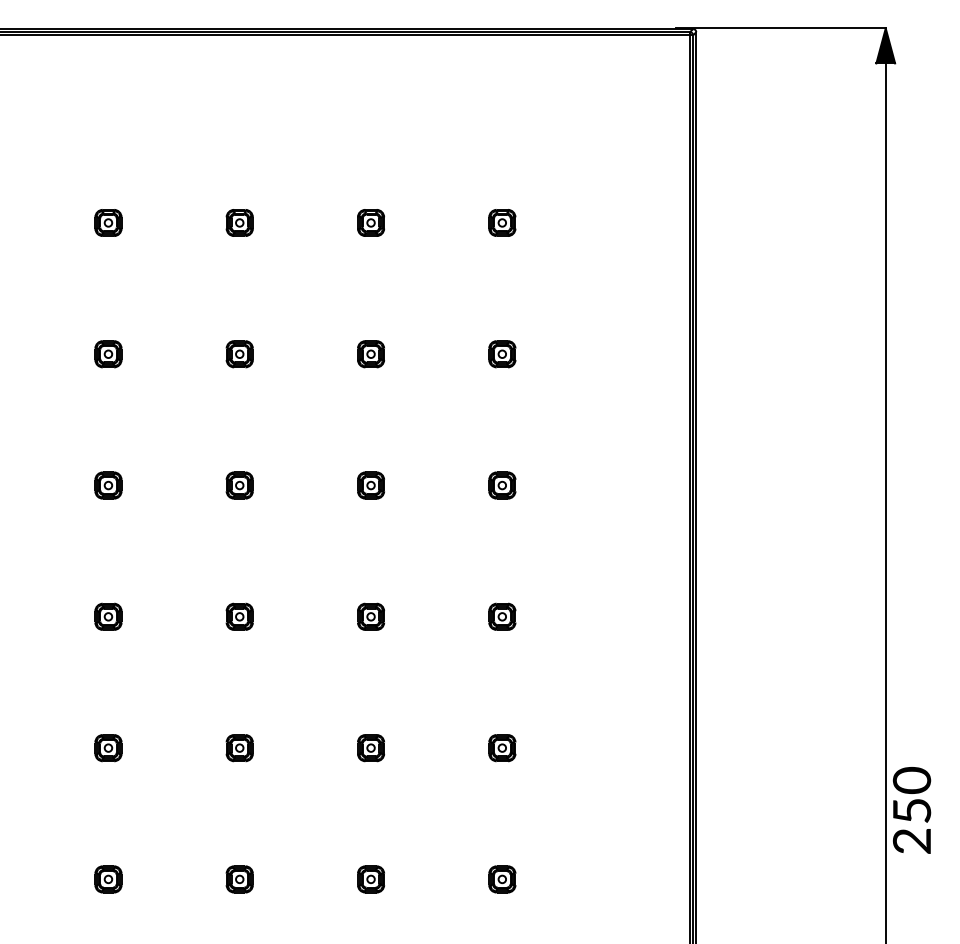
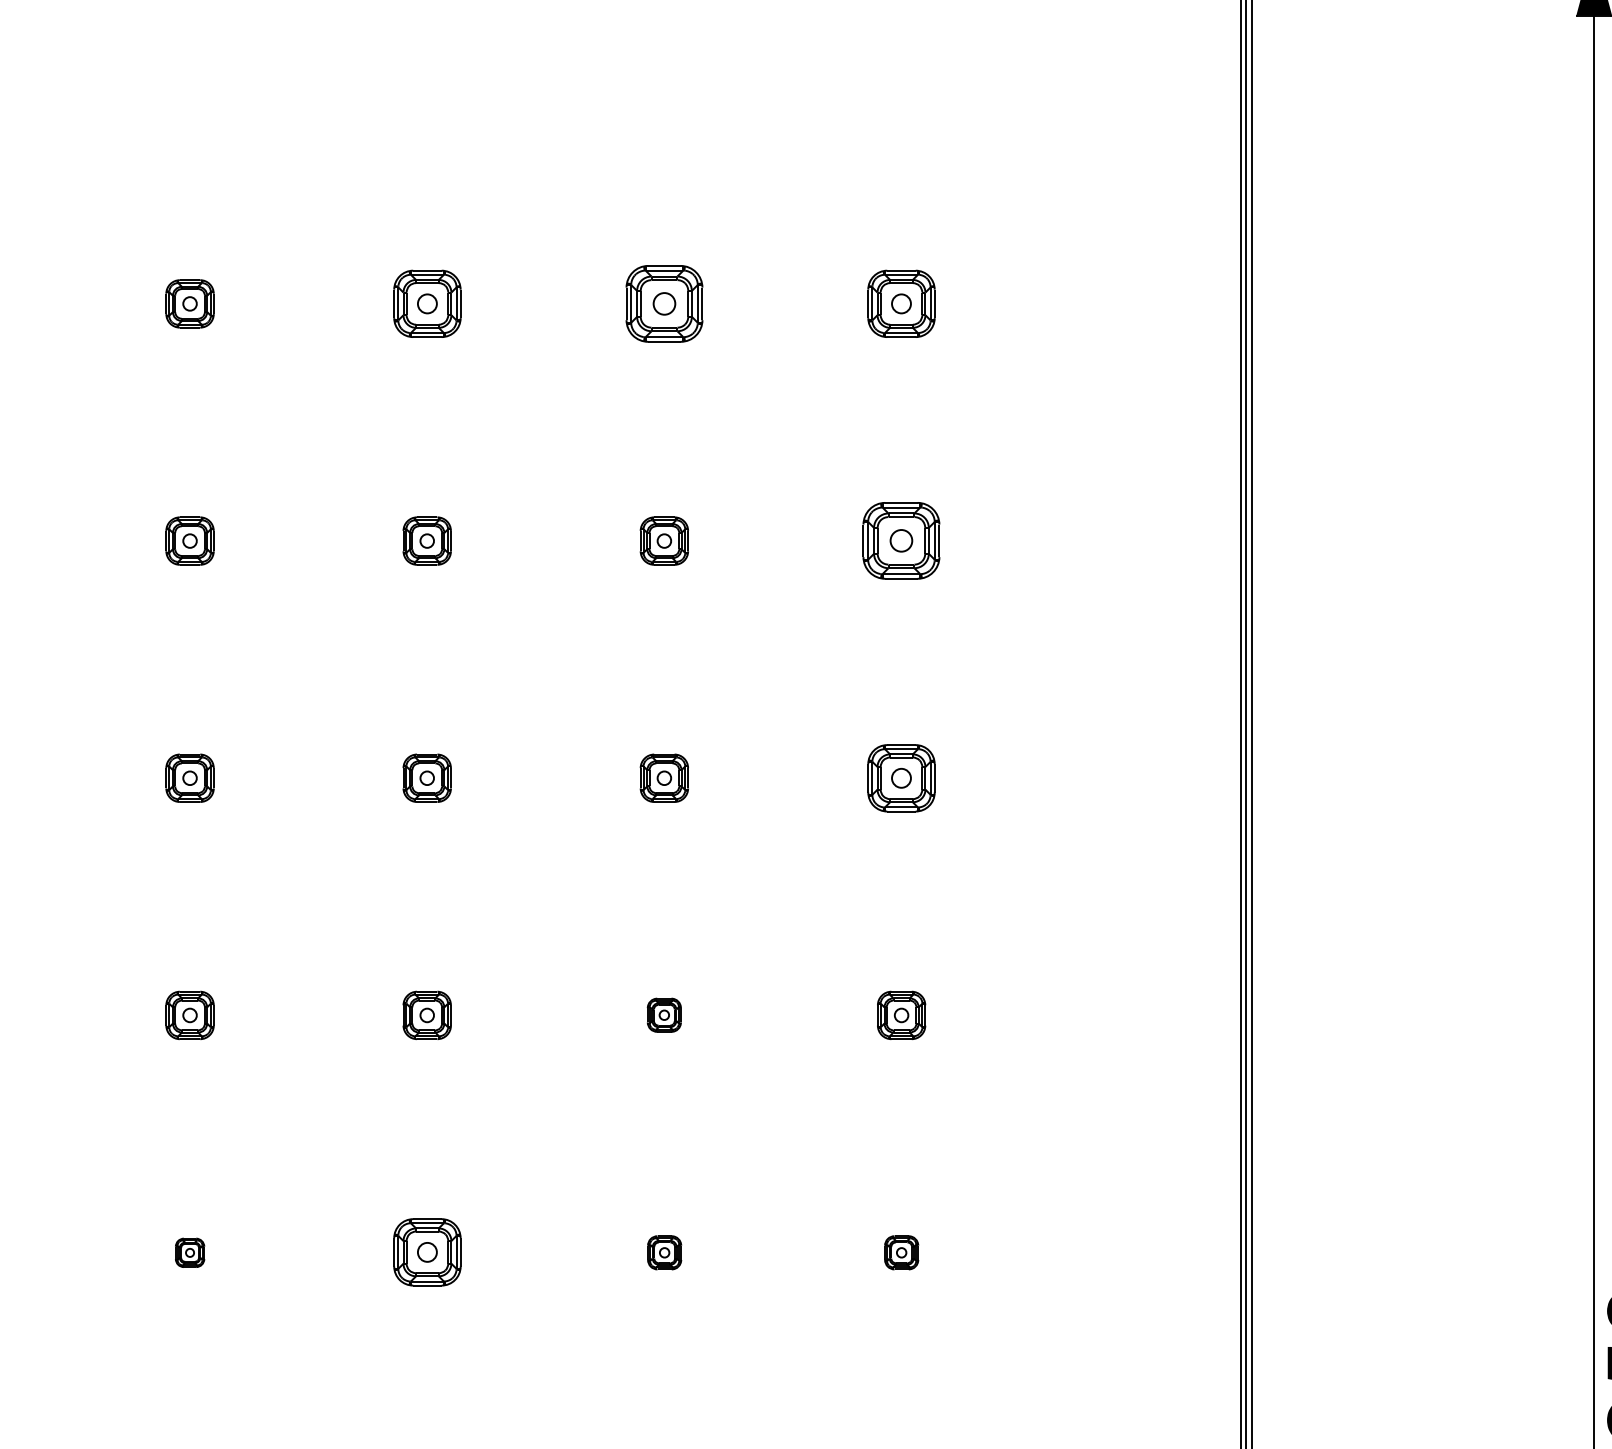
part: (239, 222) -> (426, 303), size x1.4
part: (370, 222) -> (663, 303), size x1.6
part: (502, 222) -> (901, 303), size x1.4
part: (502, 354) -> (901, 541), size x1.6
part: (502, 485) -> (901, 778), size x1.4
part: (370, 616) -> (663, 1014), size x0.7
part: (108, 748) -> (190, 1253), size x0.6
part: (239, 748) -> (426, 1253), size x1.4
part: (371, 748) -> (665, 1253), size x0.7
part: (502, 748) -> (901, 1253), size x0.7

